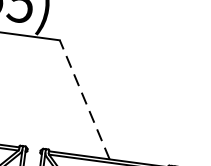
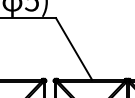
line: (85, 100) -> (74, 49), dashed -> solid

